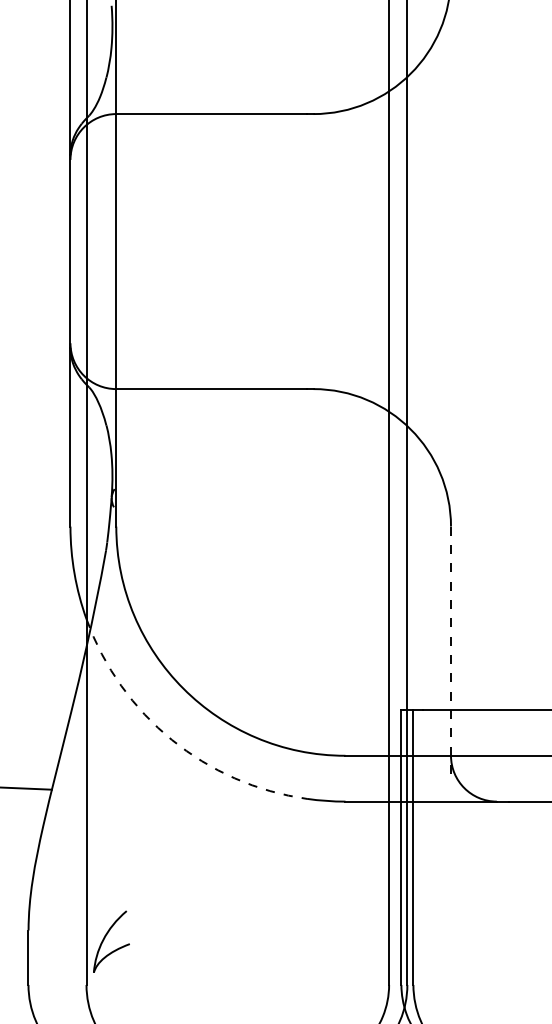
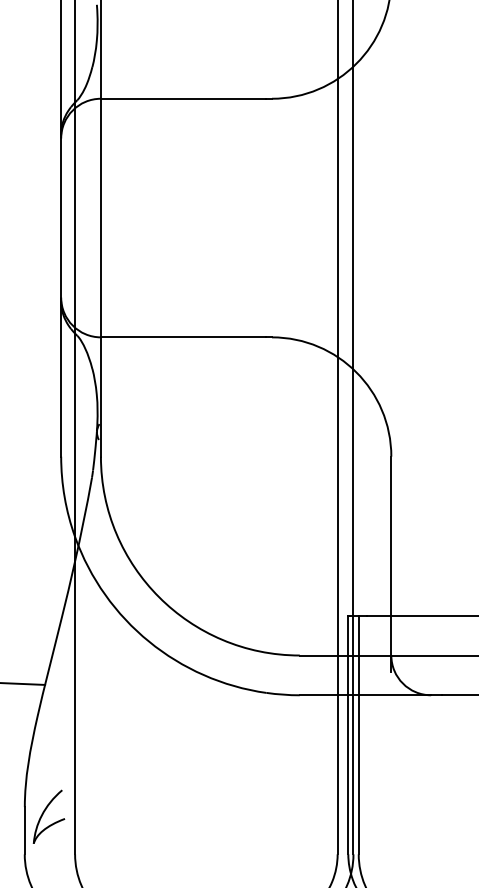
line: (451, 651) -> (391, 565), dashed -> solid
arc: (171, 739) -> (148, 641), dashed -> solid
part: (105, 938) -> (43, 814), moved

